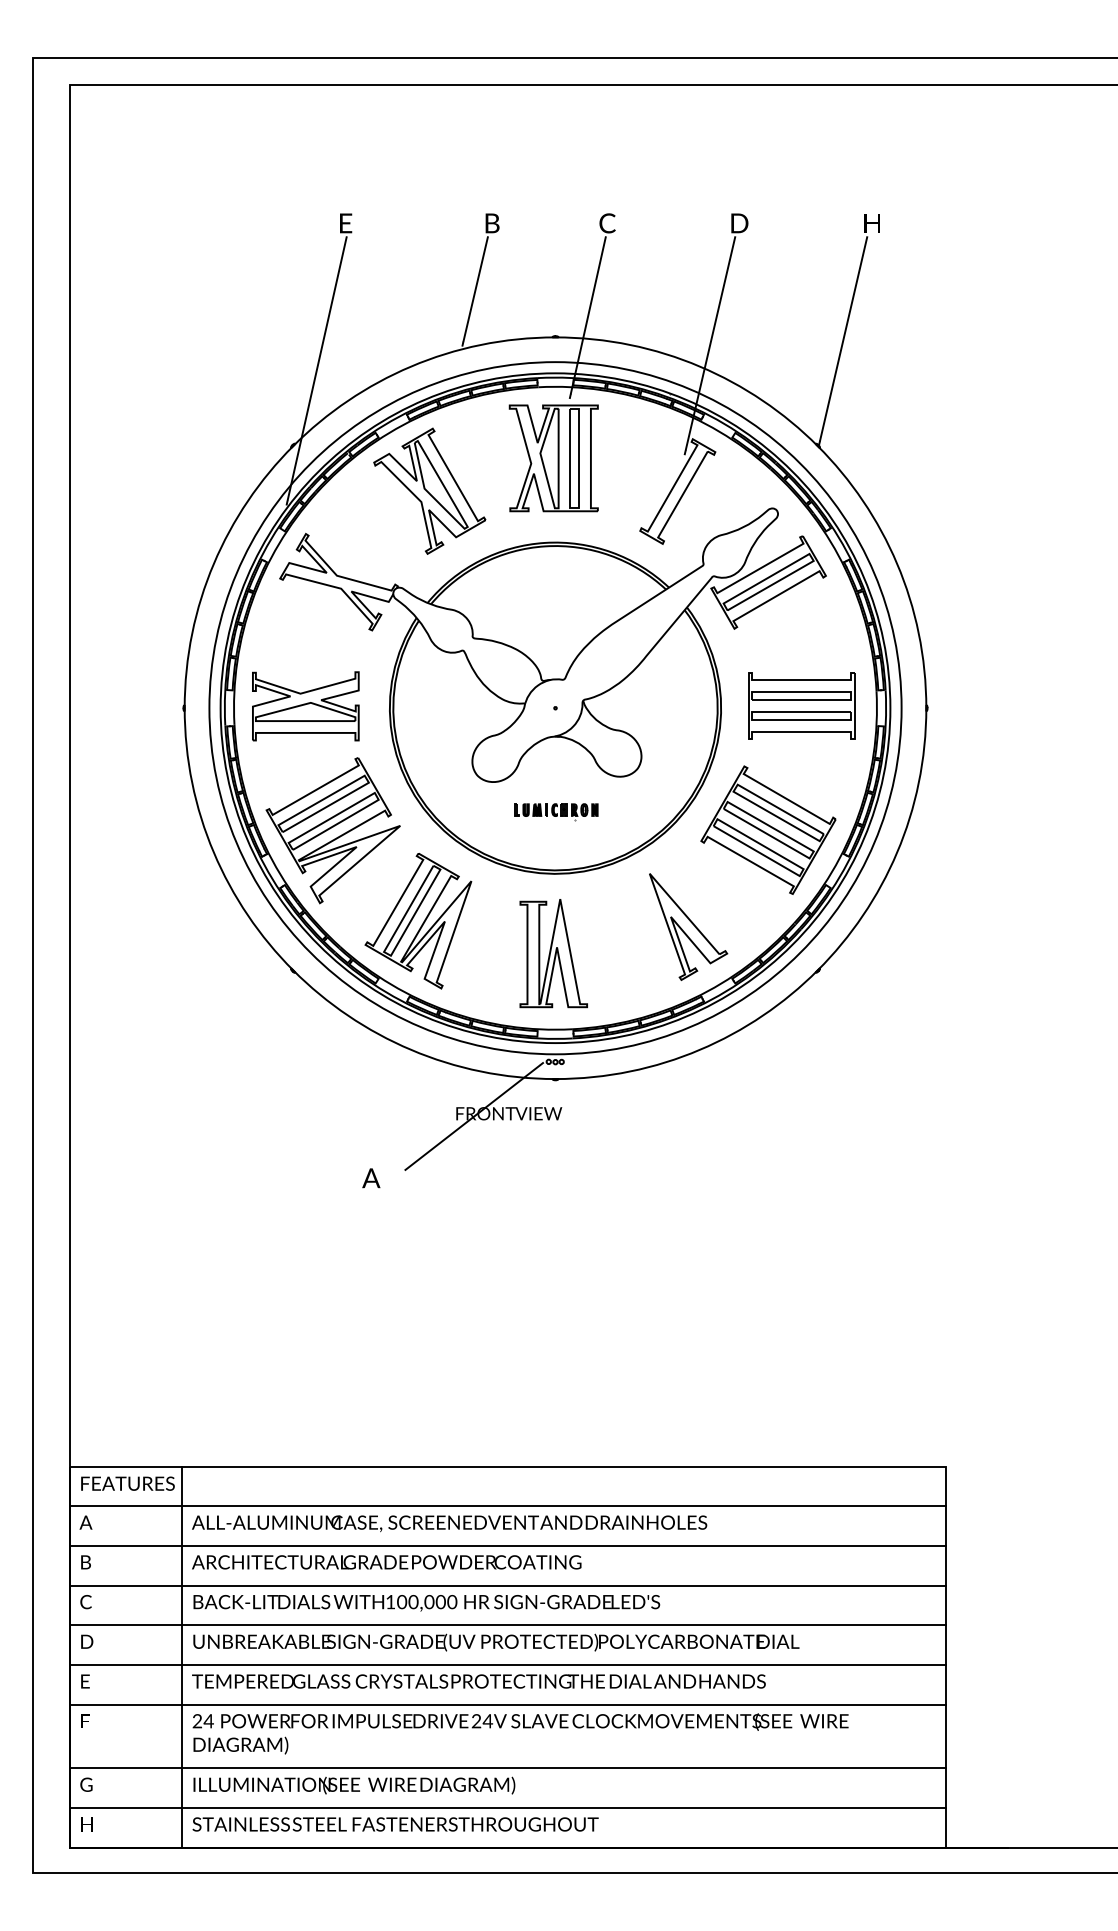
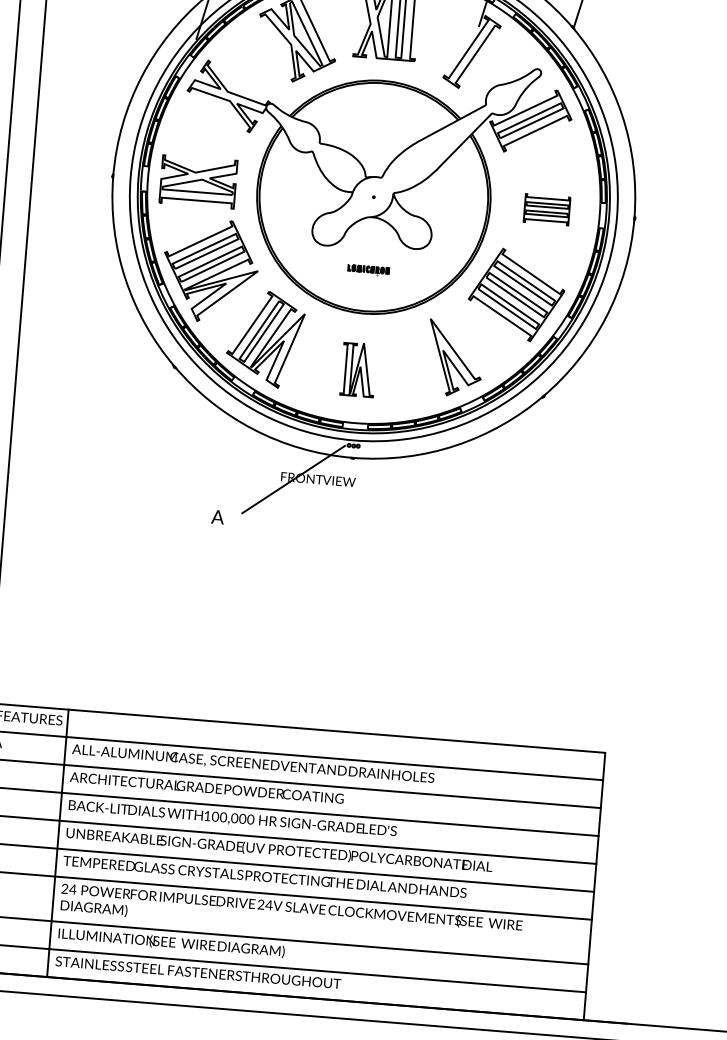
part: (801, 705) -> (546, 209), size x0.6
part: (556, 812) -> (368, 270), size x0.7
part: (553, 953) -> (358, 369), size x0.7

